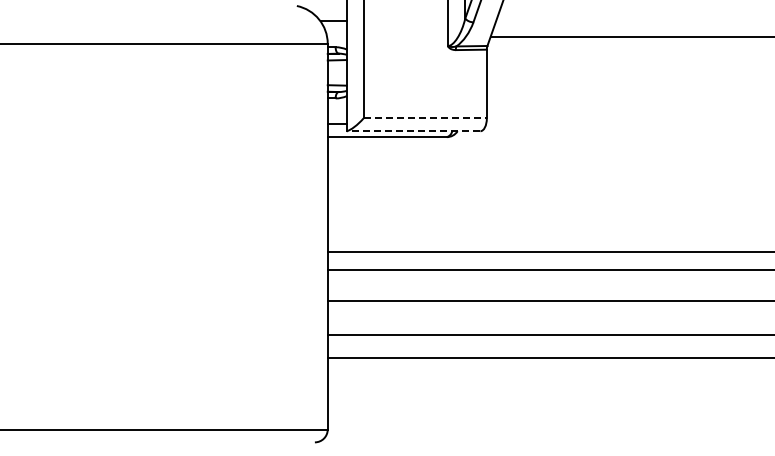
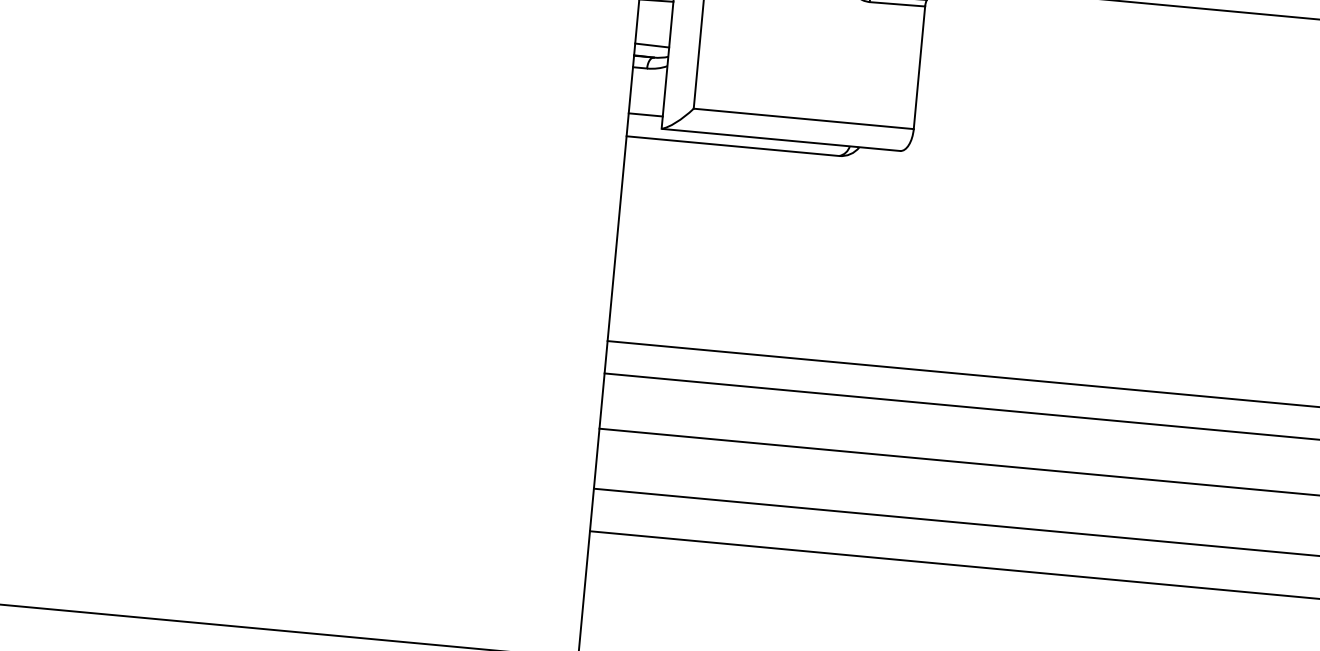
line: (425, 118) -> (804, 119), dashed -> solid
line: (413, 131) -> (780, 140), dashed -> solid

